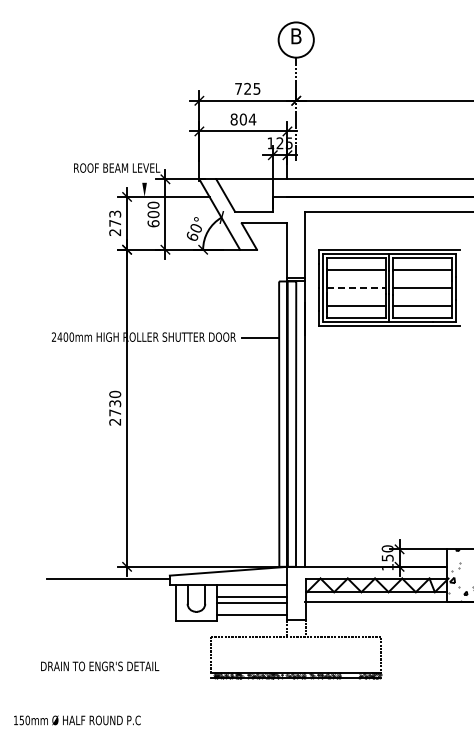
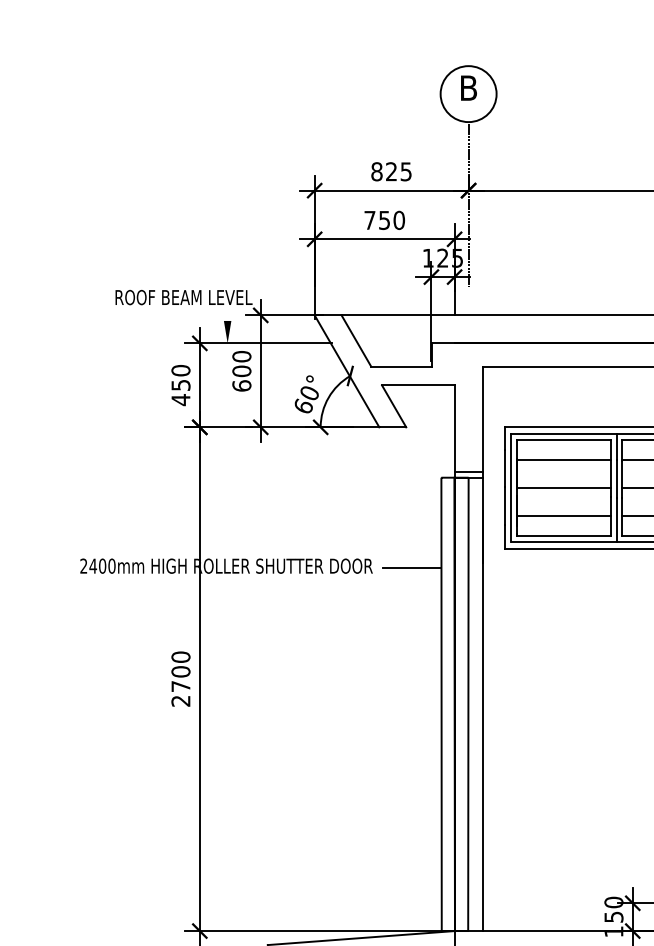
text: (238, 88) -> (376, 171), 725 -> 825
text: (243, 119) -> (384, 220), 804 -> 750
text: (115, 223) -> (181, 385), 273 -> 450
line: (356, 287) -> (564, 487), dashed -> solid
text: (115, 403) -> (181, 671), 2730 -> 2700

